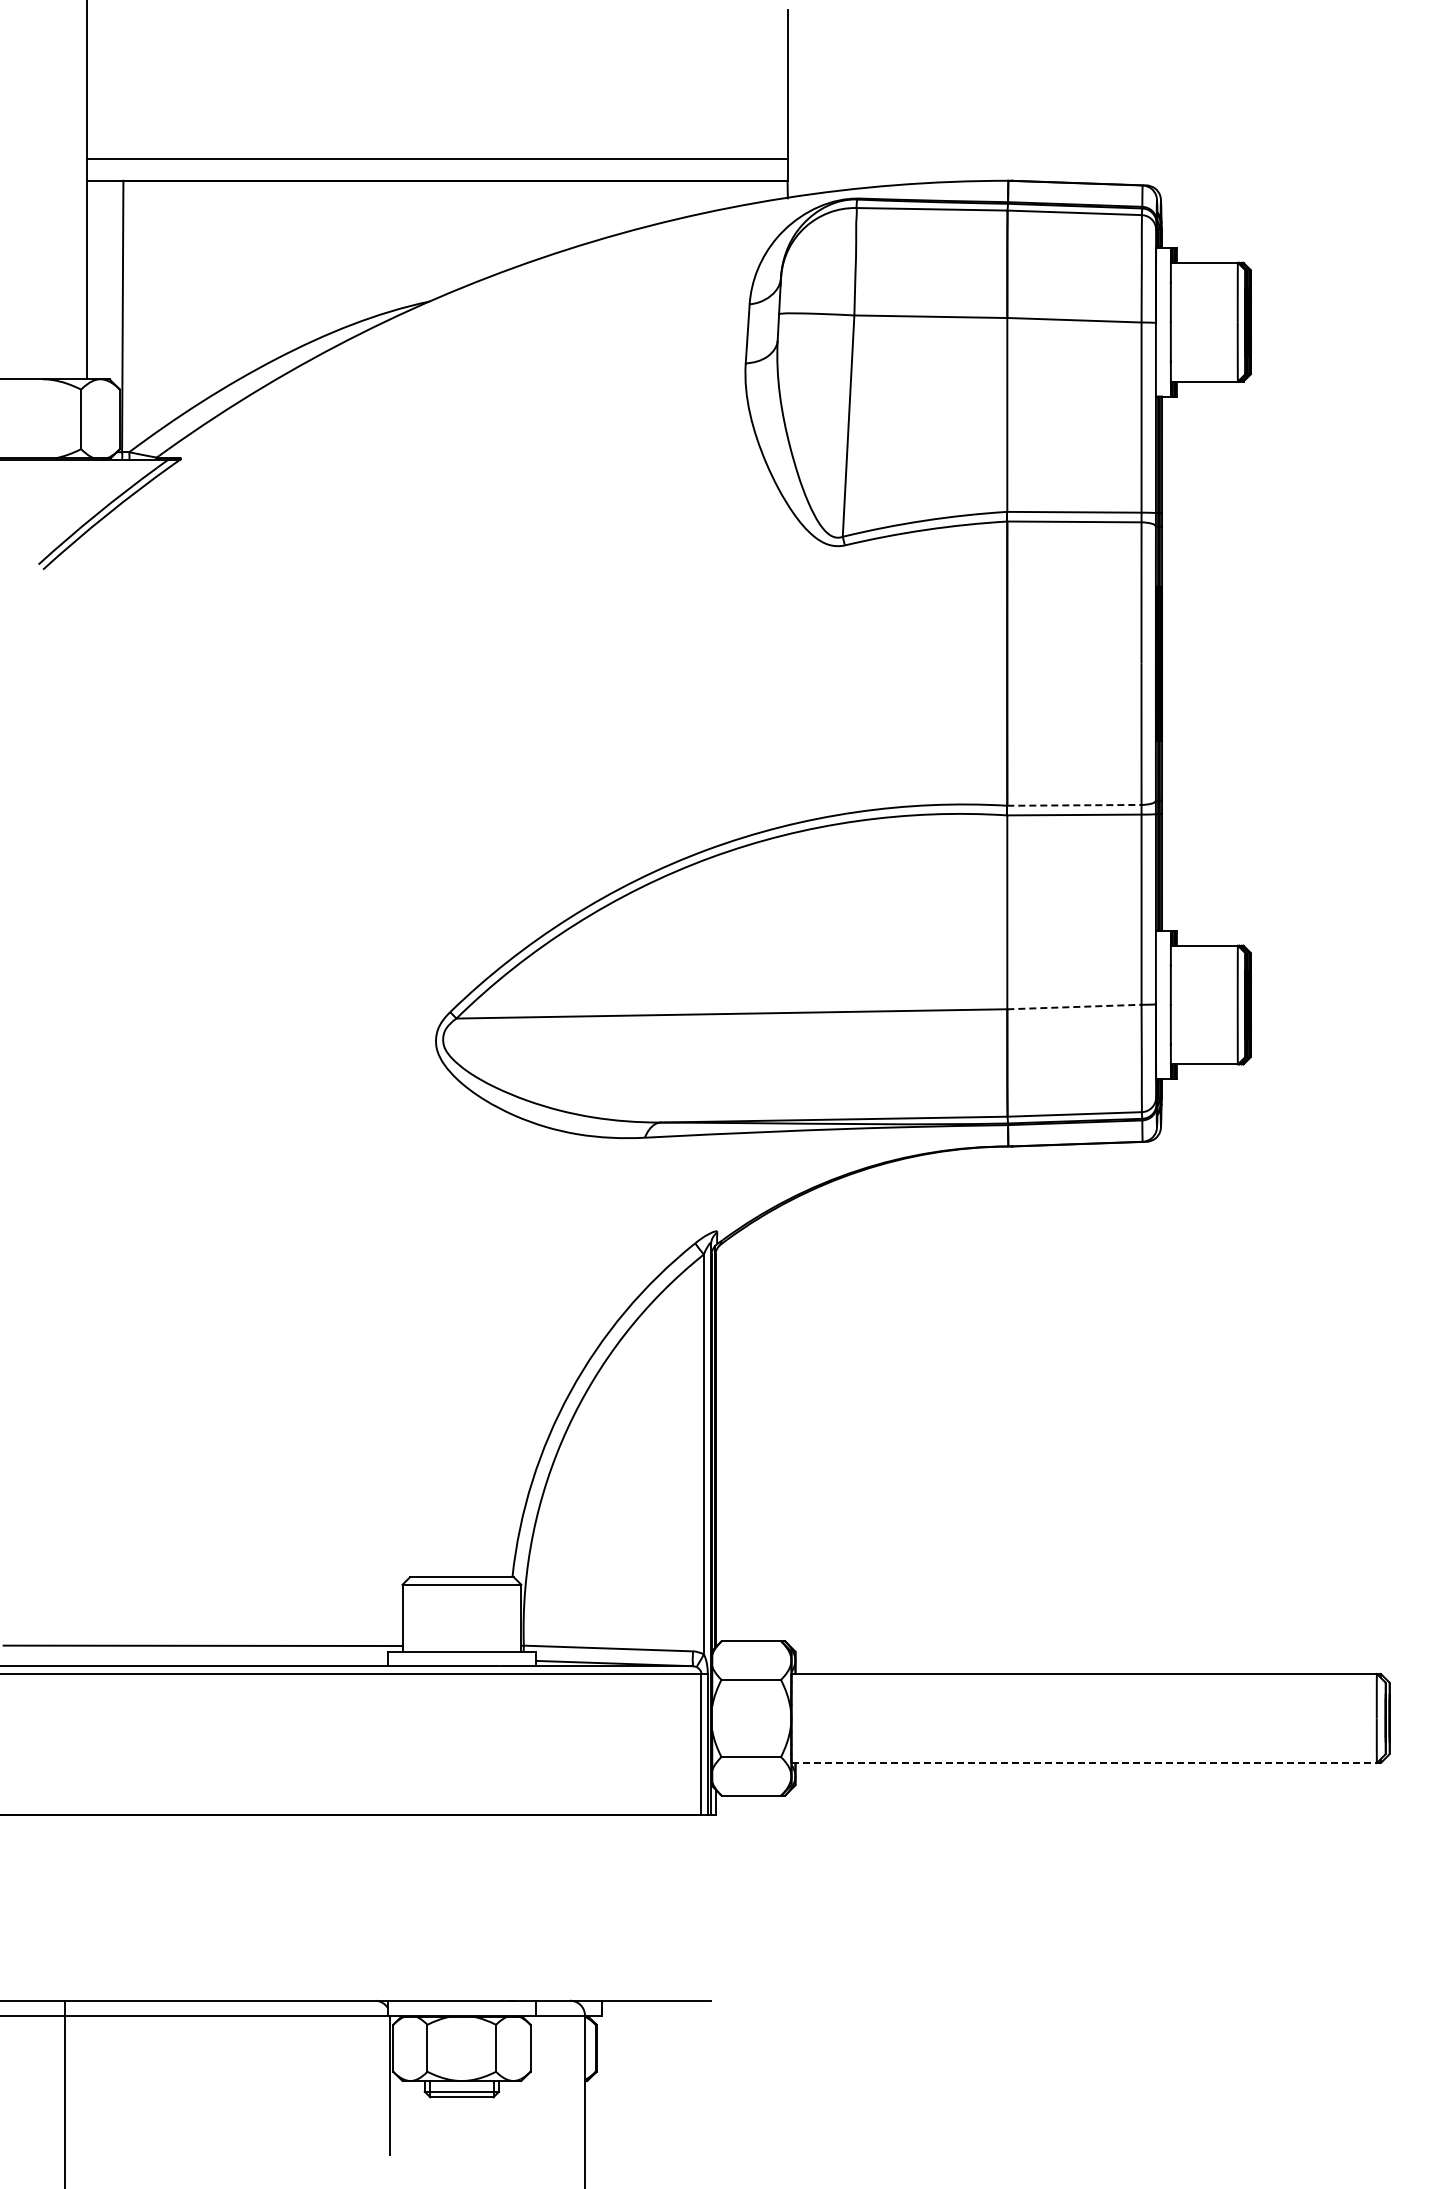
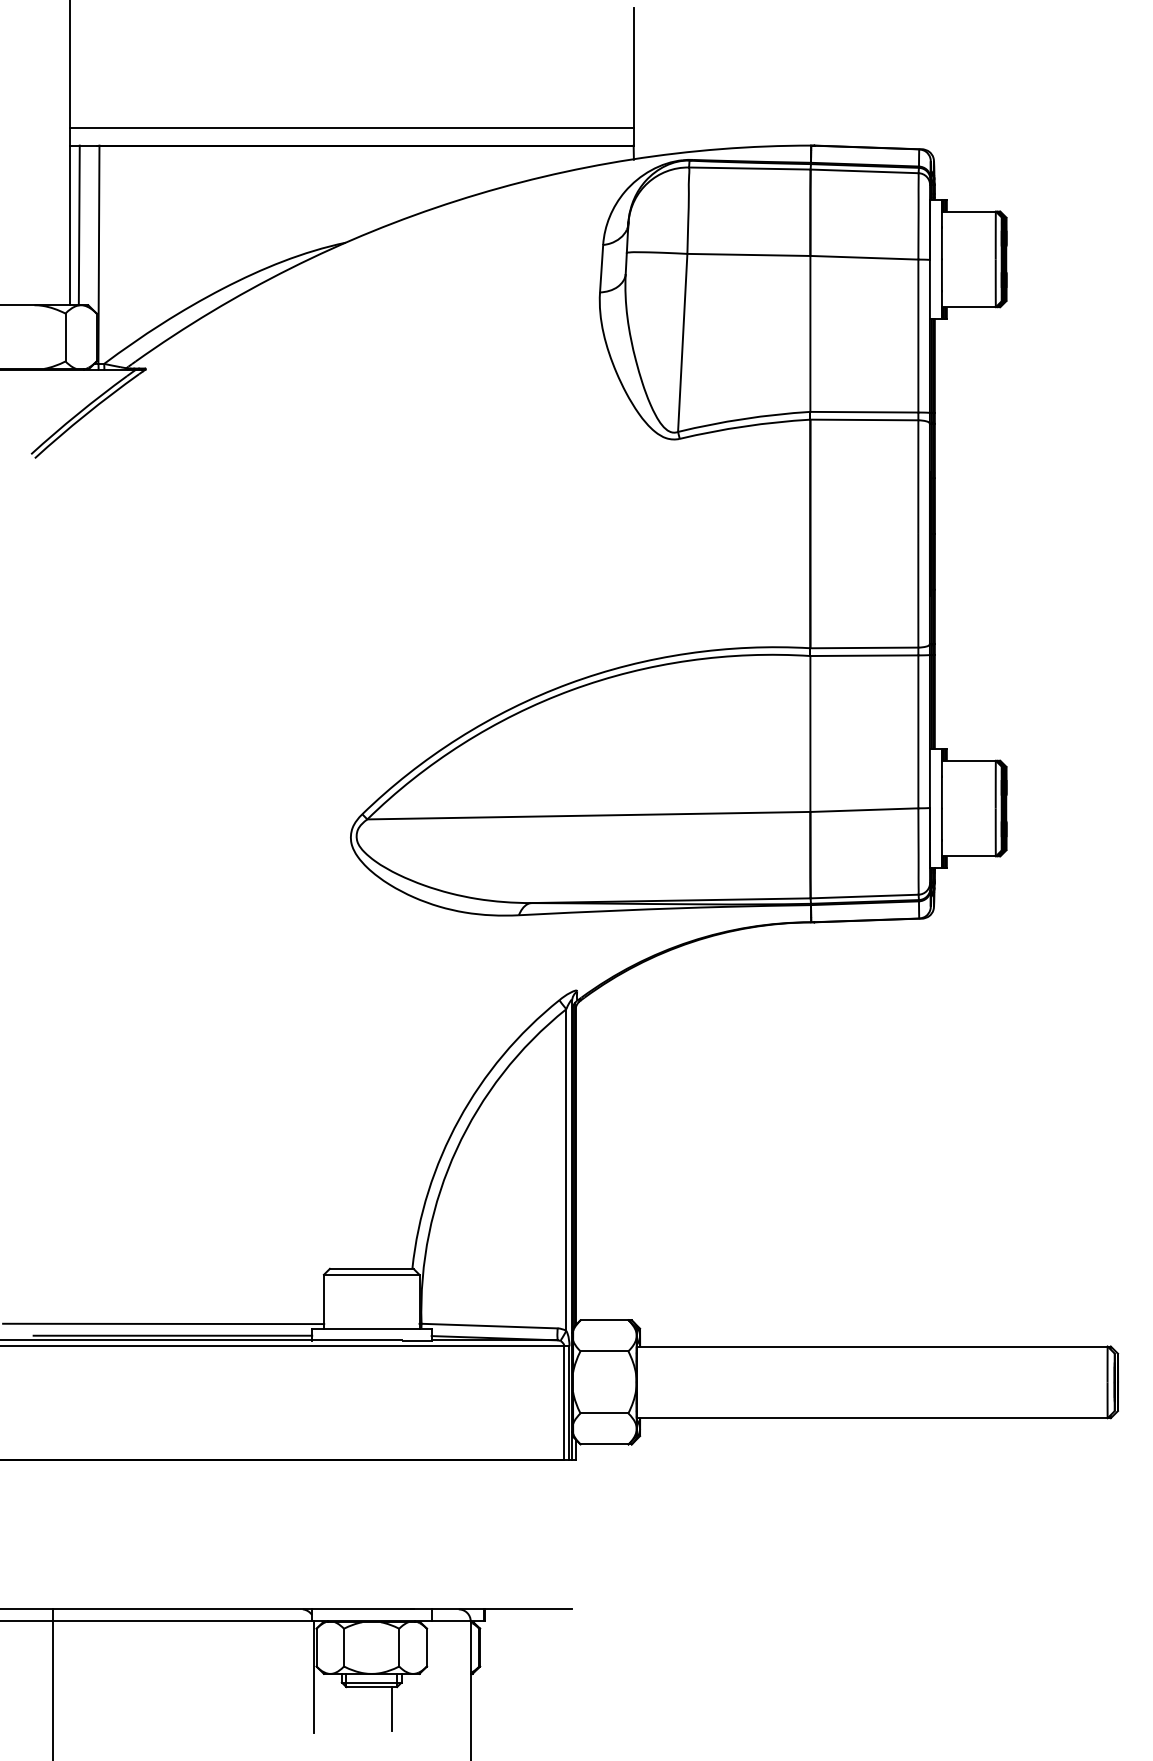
line: (97, 279) -> (78, 224), added
line: (1074, 805) -> (864, 648), dashed -> solid
line: (1074, 1007) -> (864, 810), dashed -> solid
line: (214, 1660) -> (172, 1335), added
line: (1086, 1763) -> (874, 1418), dashed -> solid
line: (487, 2124) -> (392, 1708), added

